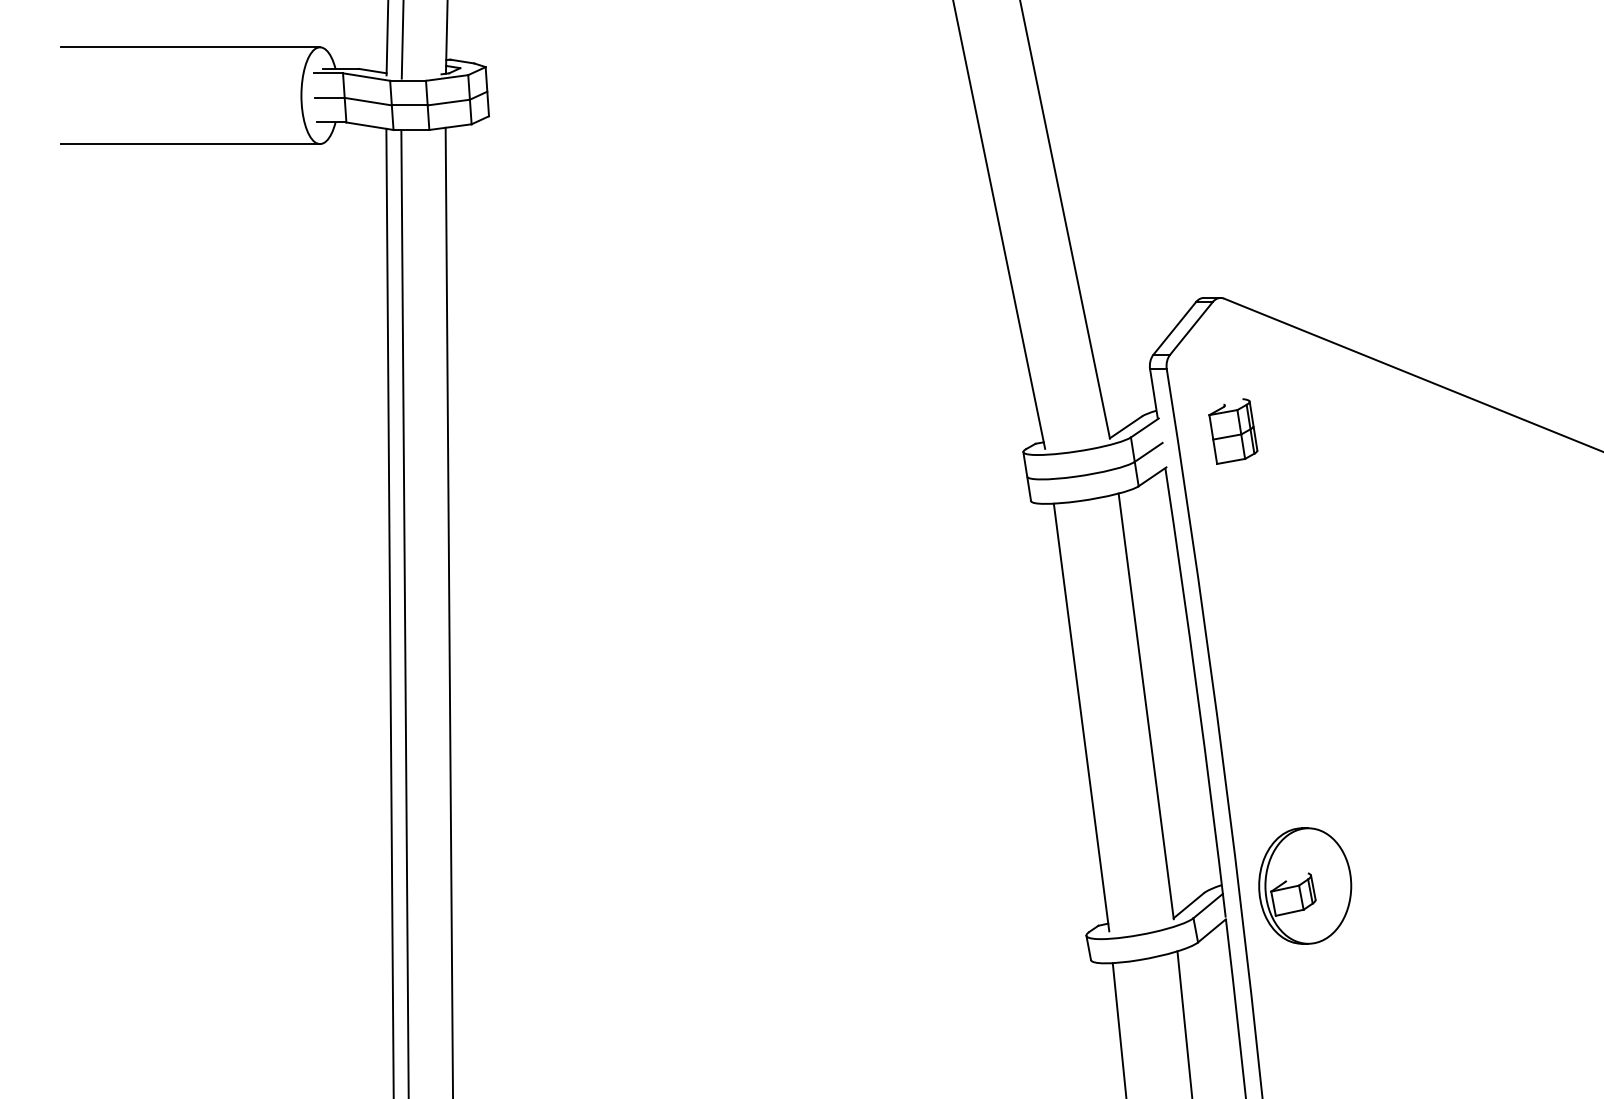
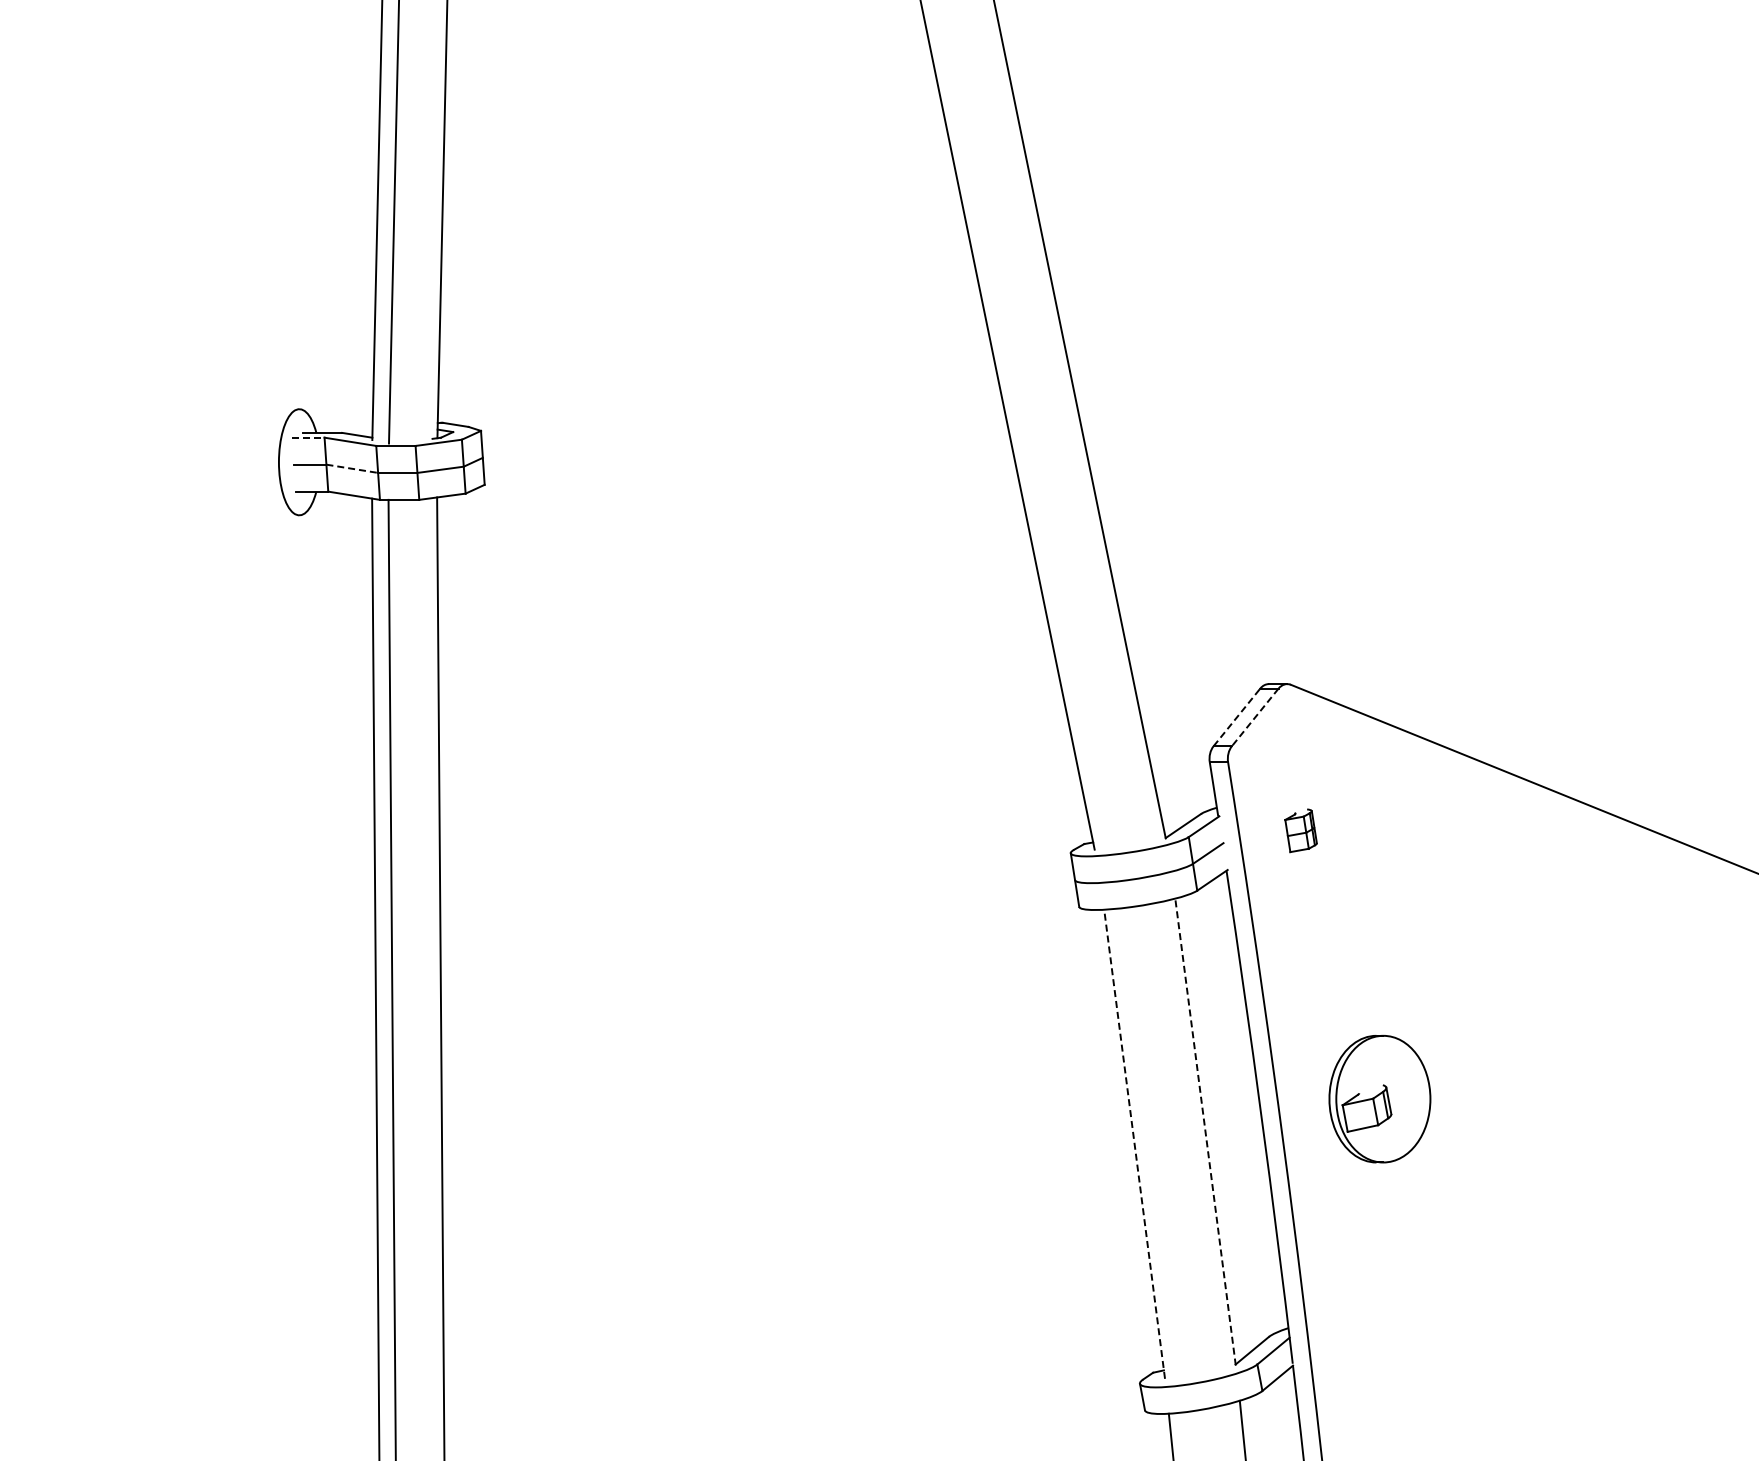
line: (189, 47) -> (156, 409), removed
line: (328, 73) -> (308, 437), solid -> dashed
line: (368, 101) -> (352, 468), solid -> dashed
line: (189, 144) -> (156, 515), removed
line: (1175, 328) -> (1237, 717), solid -> dashed
line: (1190, 328) -> (1254, 717), solid -> dashed
part: (1232, 431) -> (1300, 830), size x0.6
line: (1146, 705) -> (1205, 1131), solid -> dashed
line: (1081, 717) -> (1134, 1144), solid -> dashed
part: (1304, 886) -> (1379, 1099), moved

